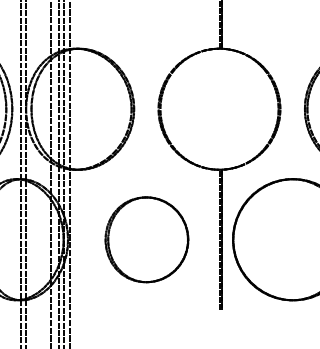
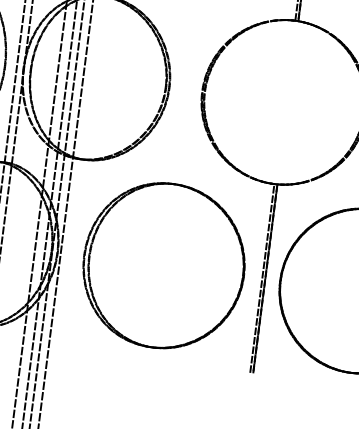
part: (146, 239) -> (163, 265), size x1.43

